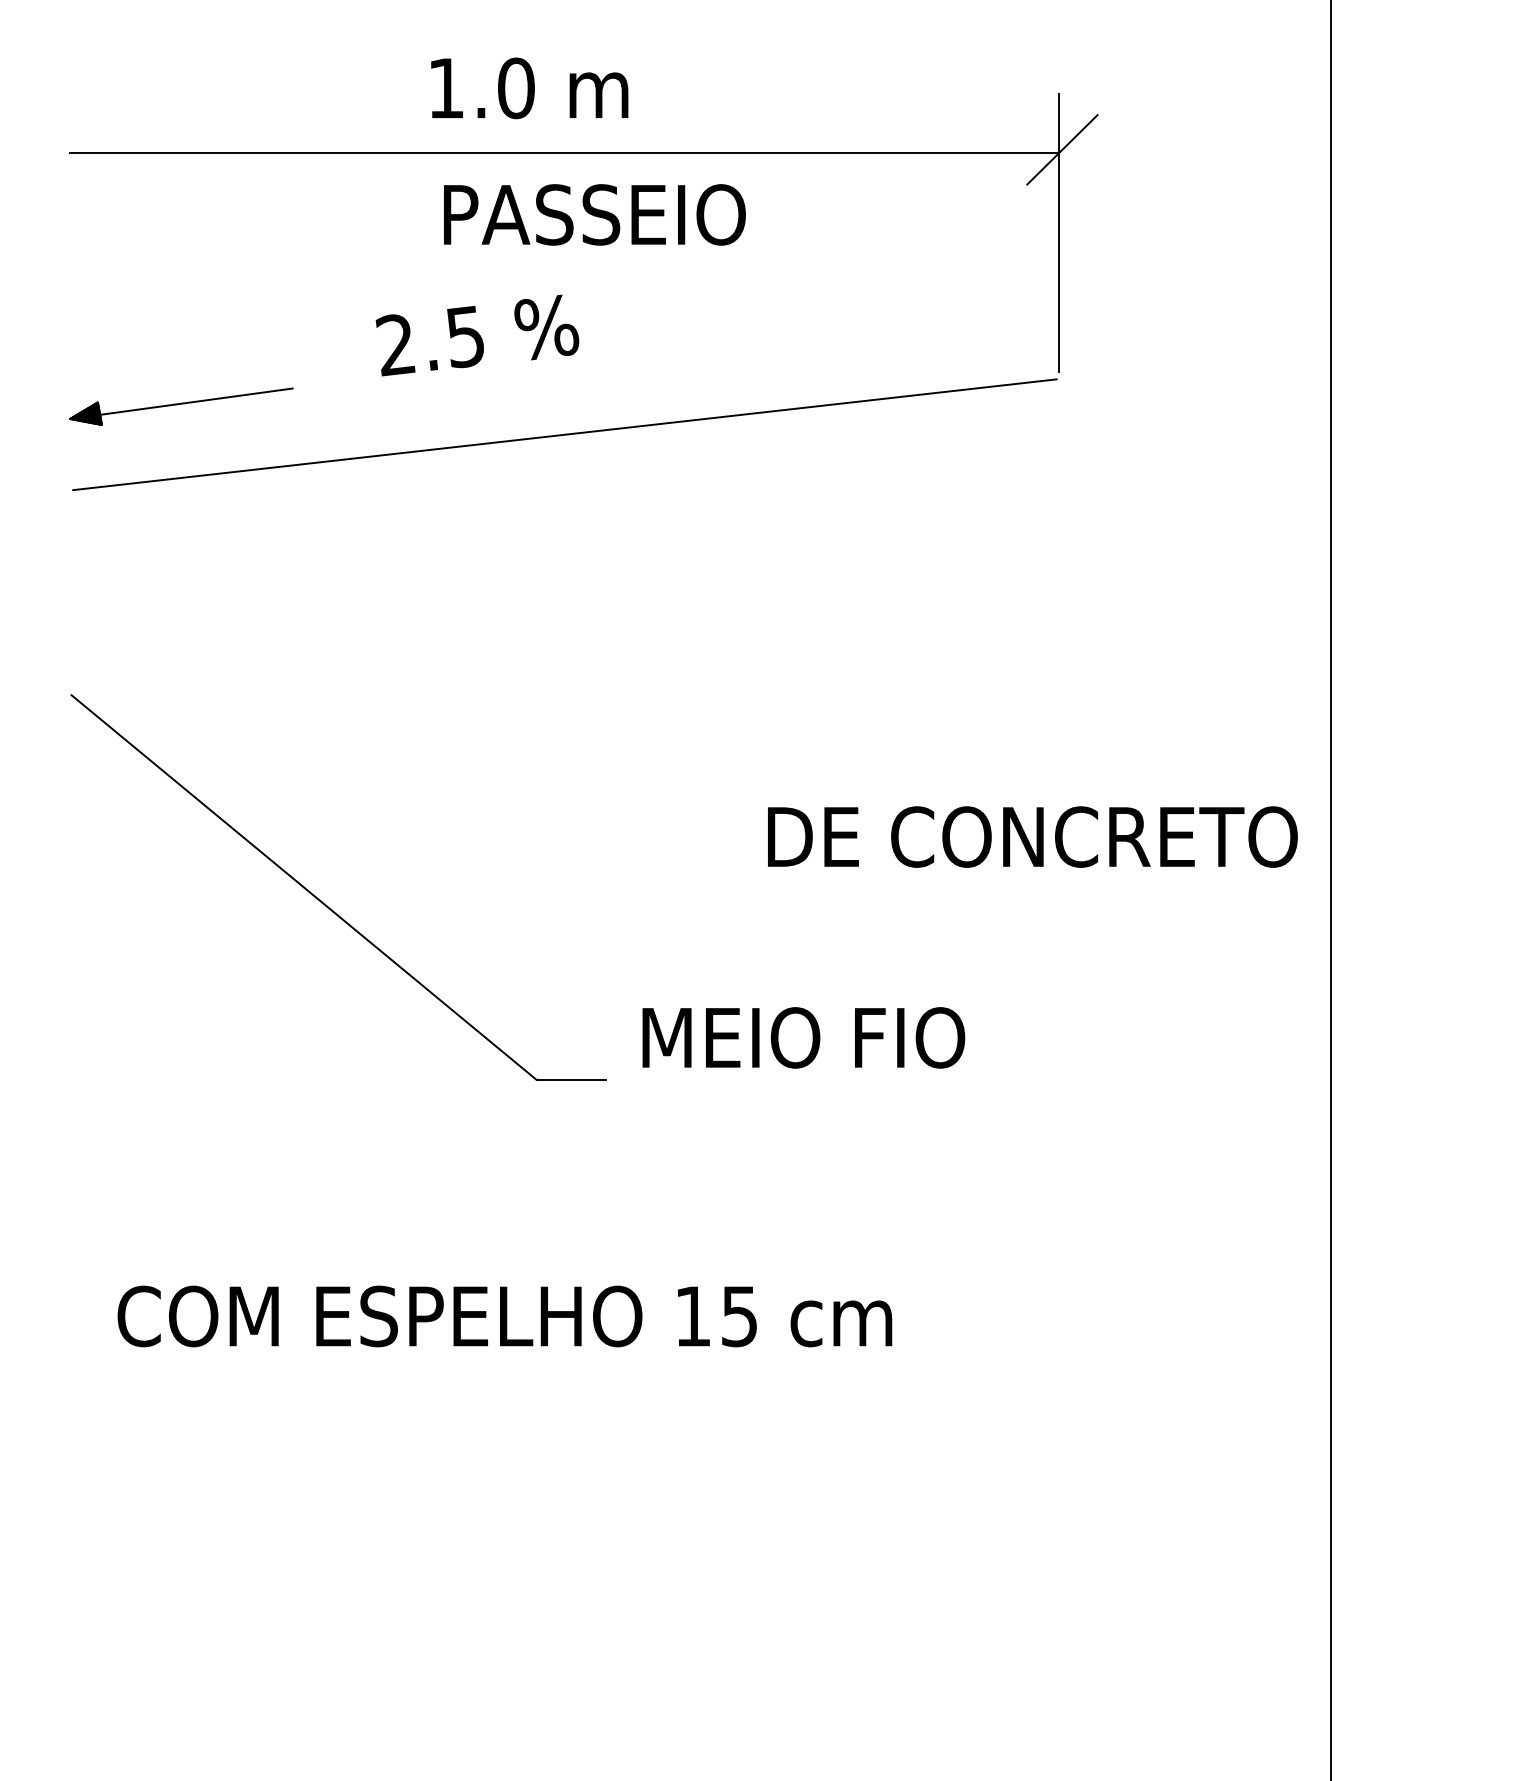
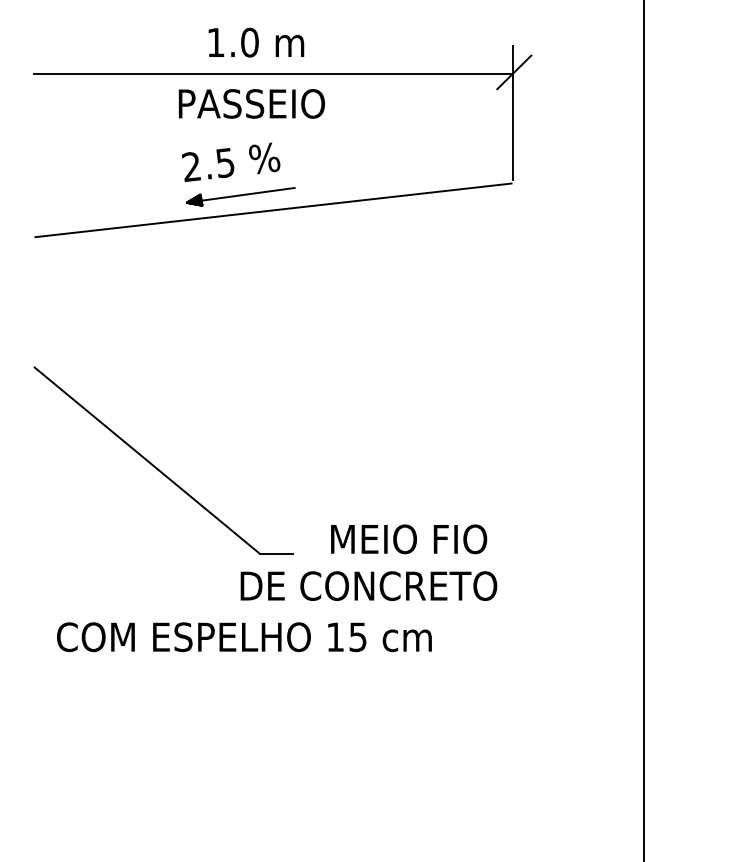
text: (593, 214) -> (251, 103), moved
part: (180, 406) -> (240, 196), moved
text: (1031, 835) -> (368, 585), moved
part: (325, 901) -> (157, 467), moved
text: (804, 1038) -> (409, 539), moved

